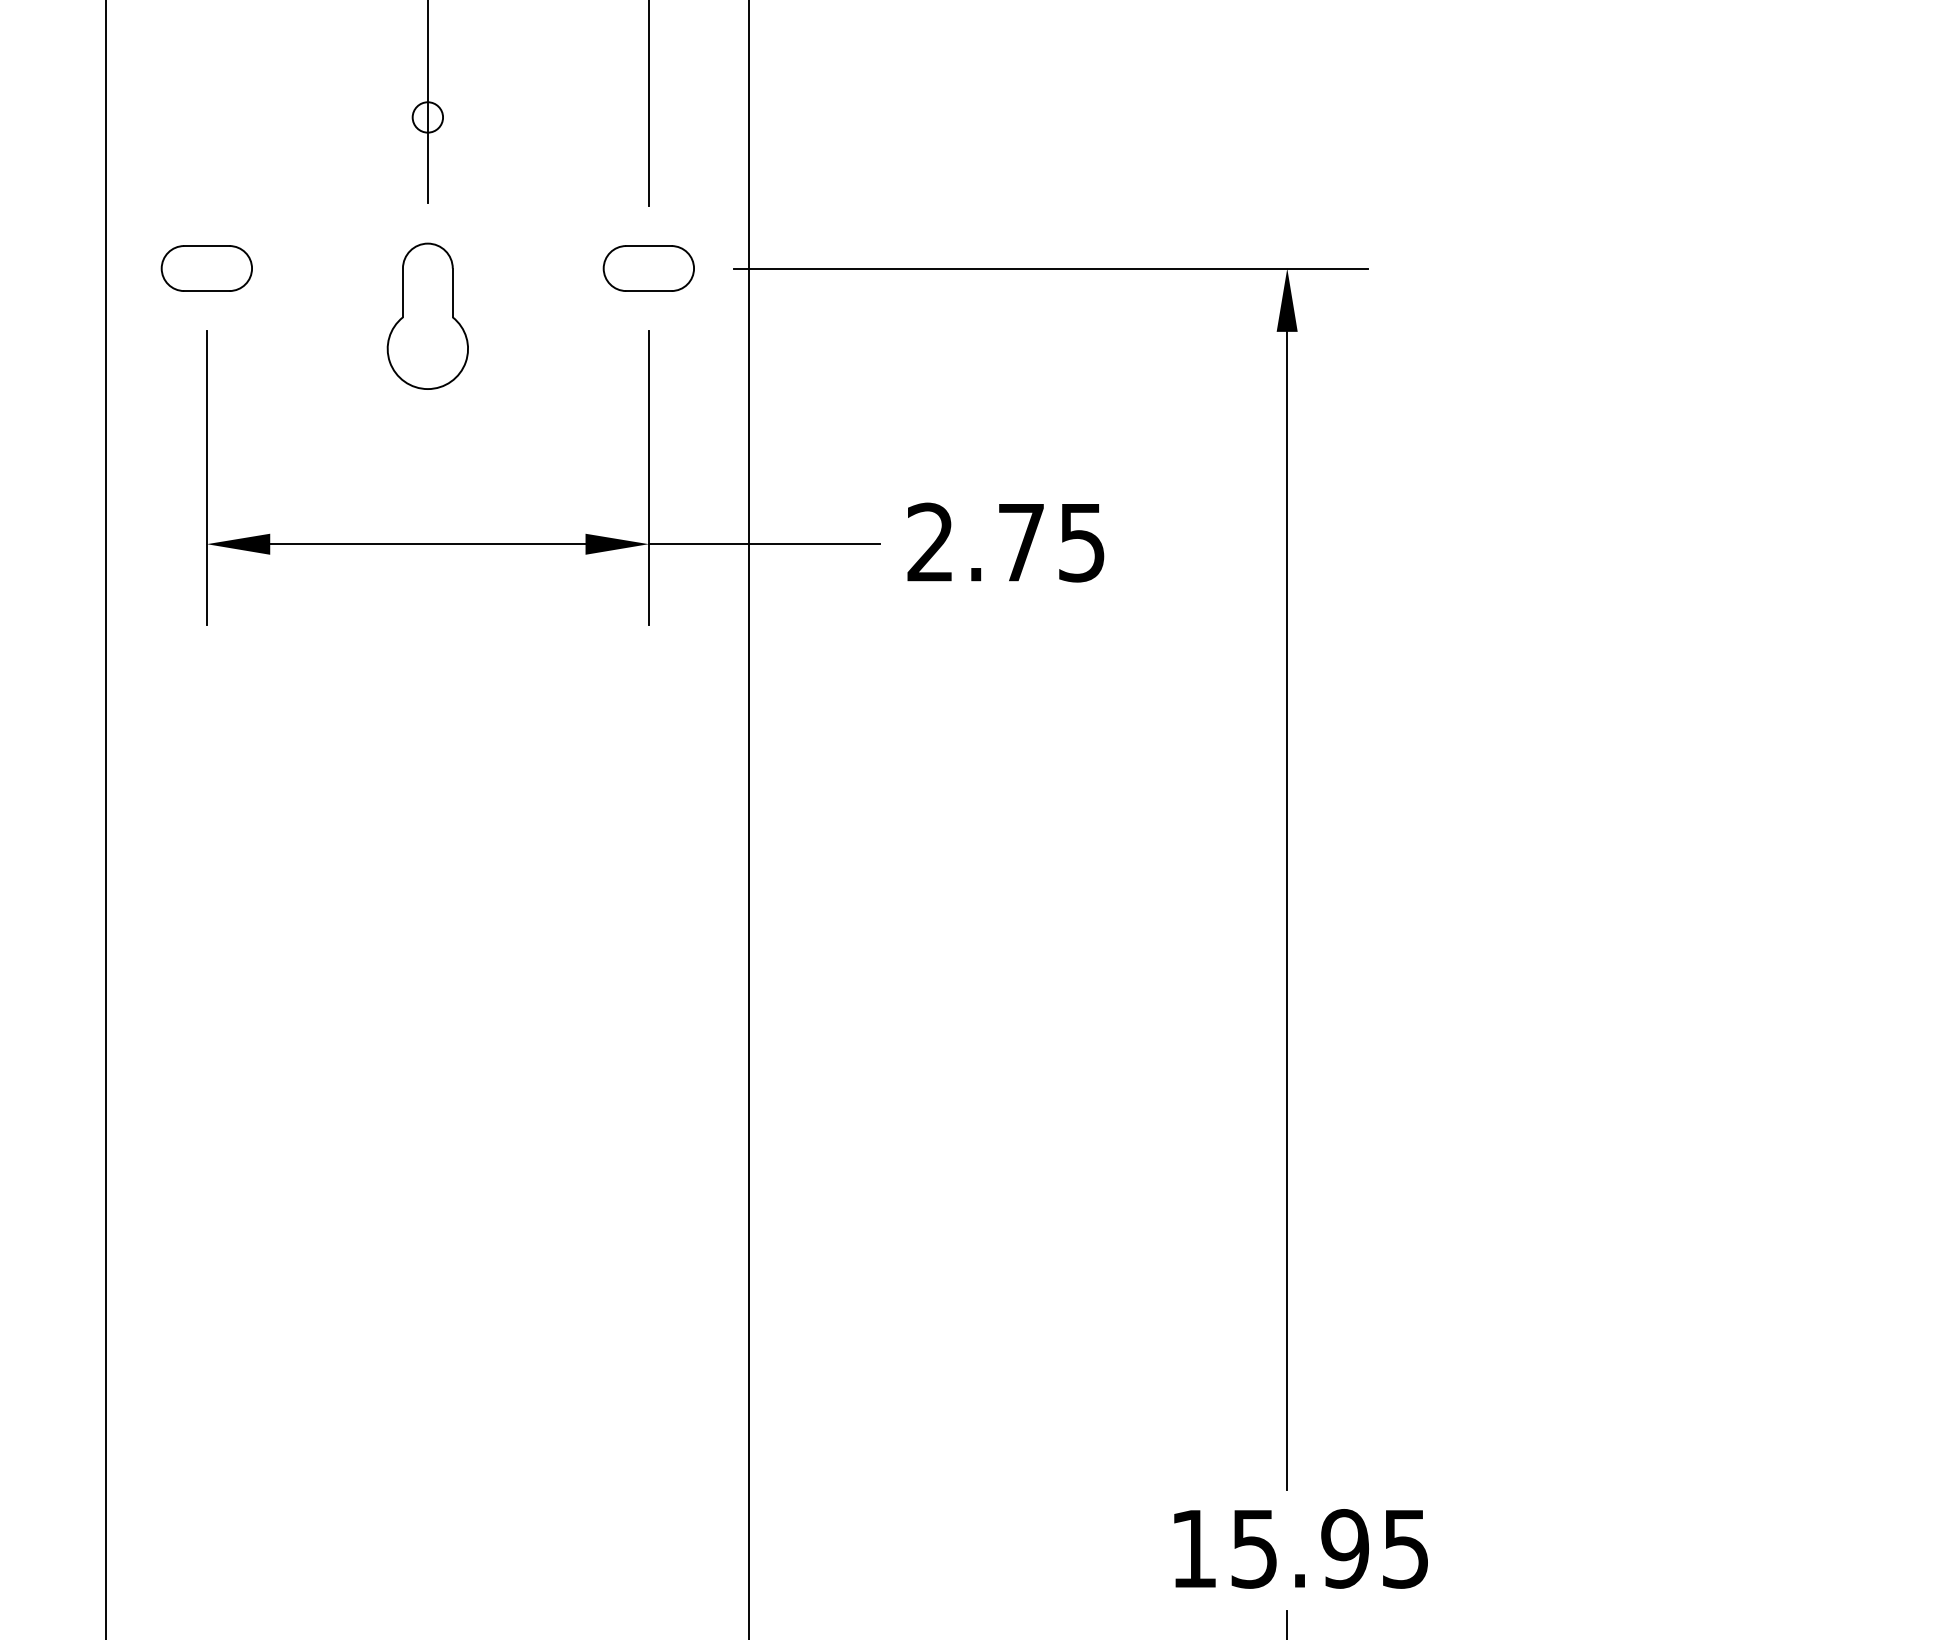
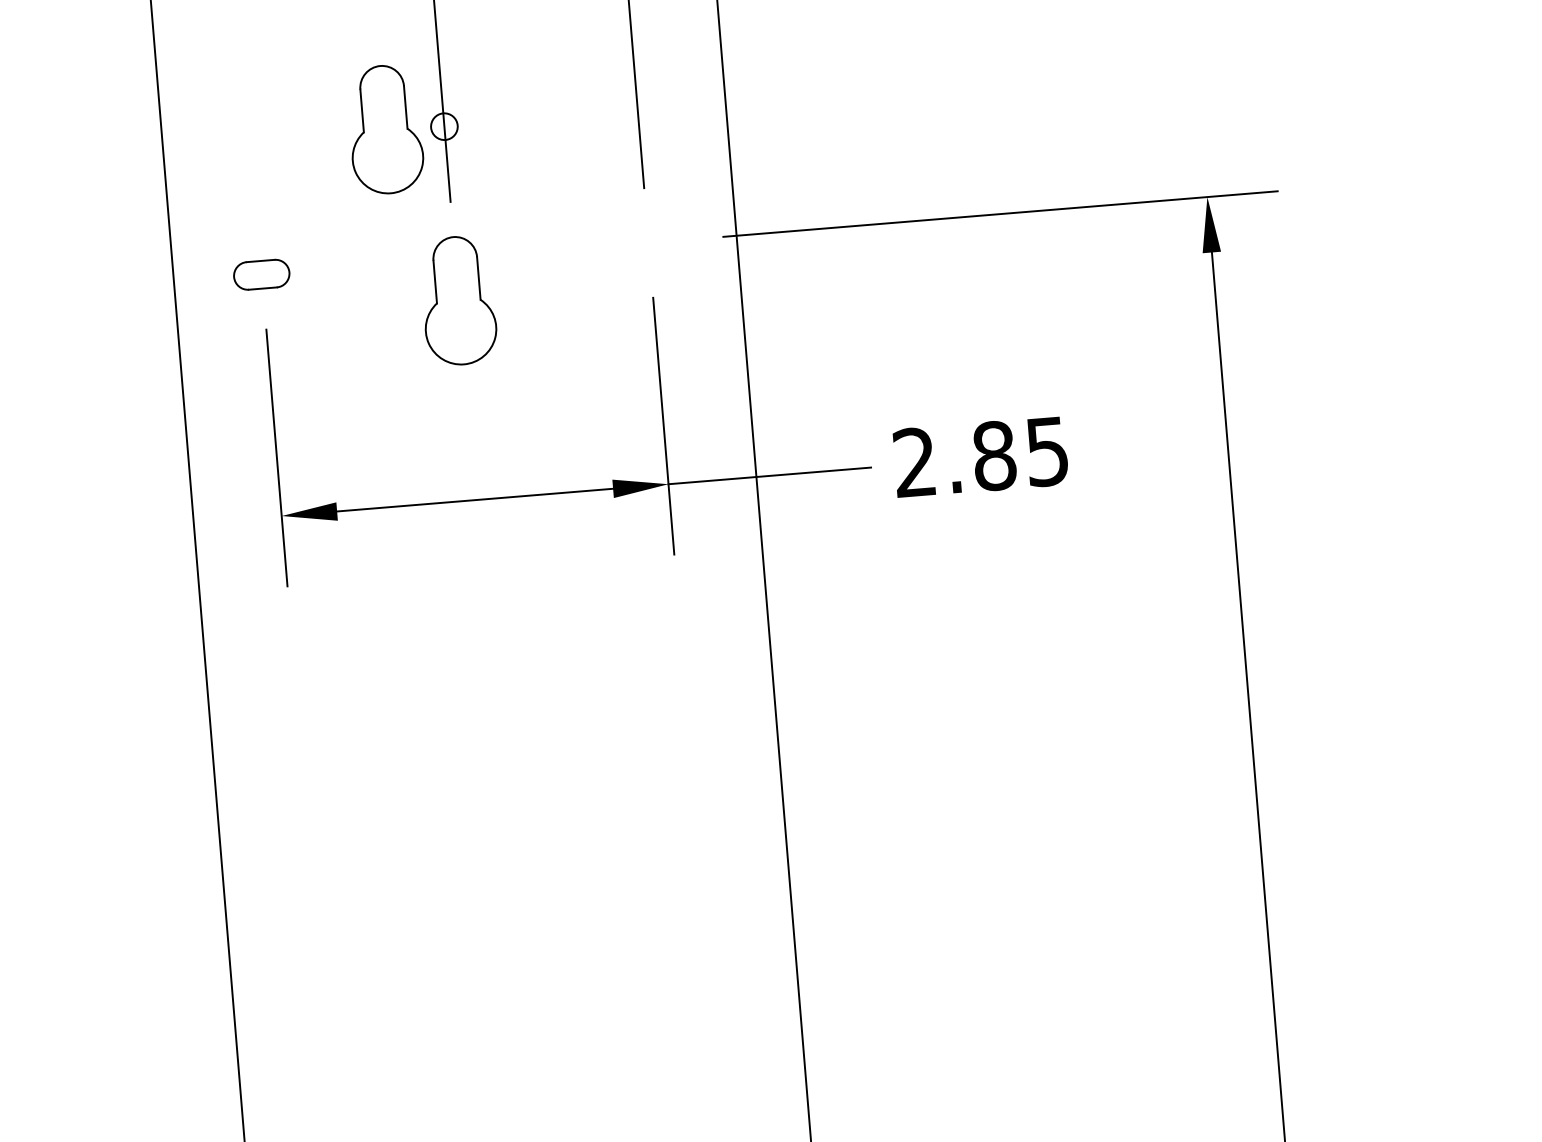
part: (360, 114) -> (385, 128), added
part: (206, 268) -> (261, 274), size x0.7
part: (648, 268) -> (648, 242), removed
text: (1021, 542) -> (994, 455), 2.75 -> 2.85

